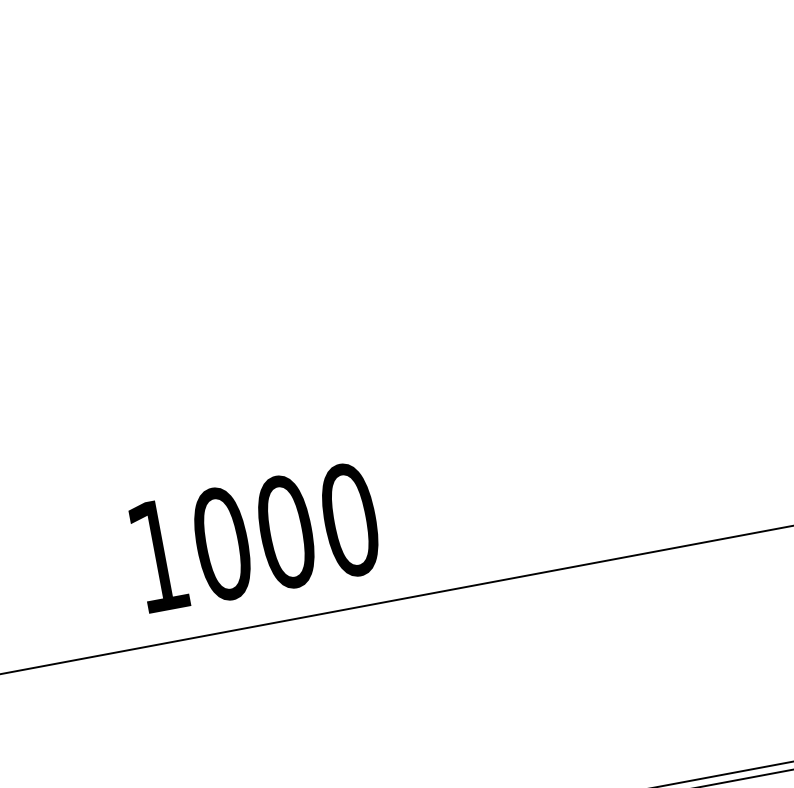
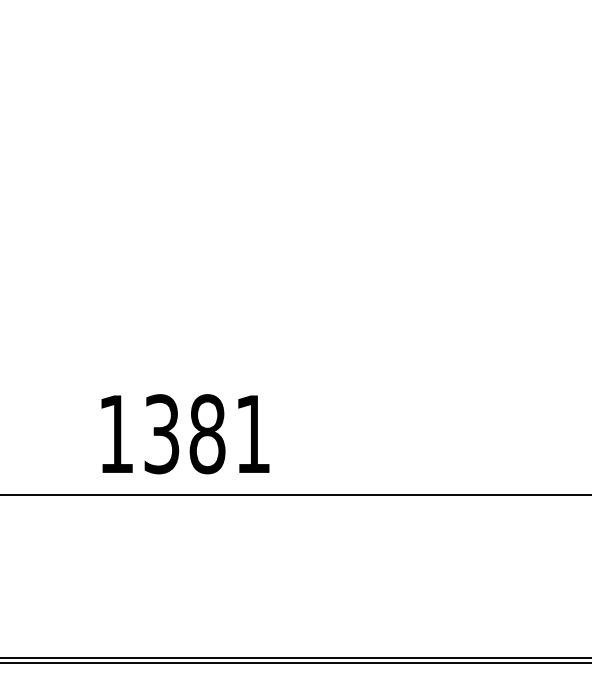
text: (286, 532) -> (207, 434), 1000 -> 1381

